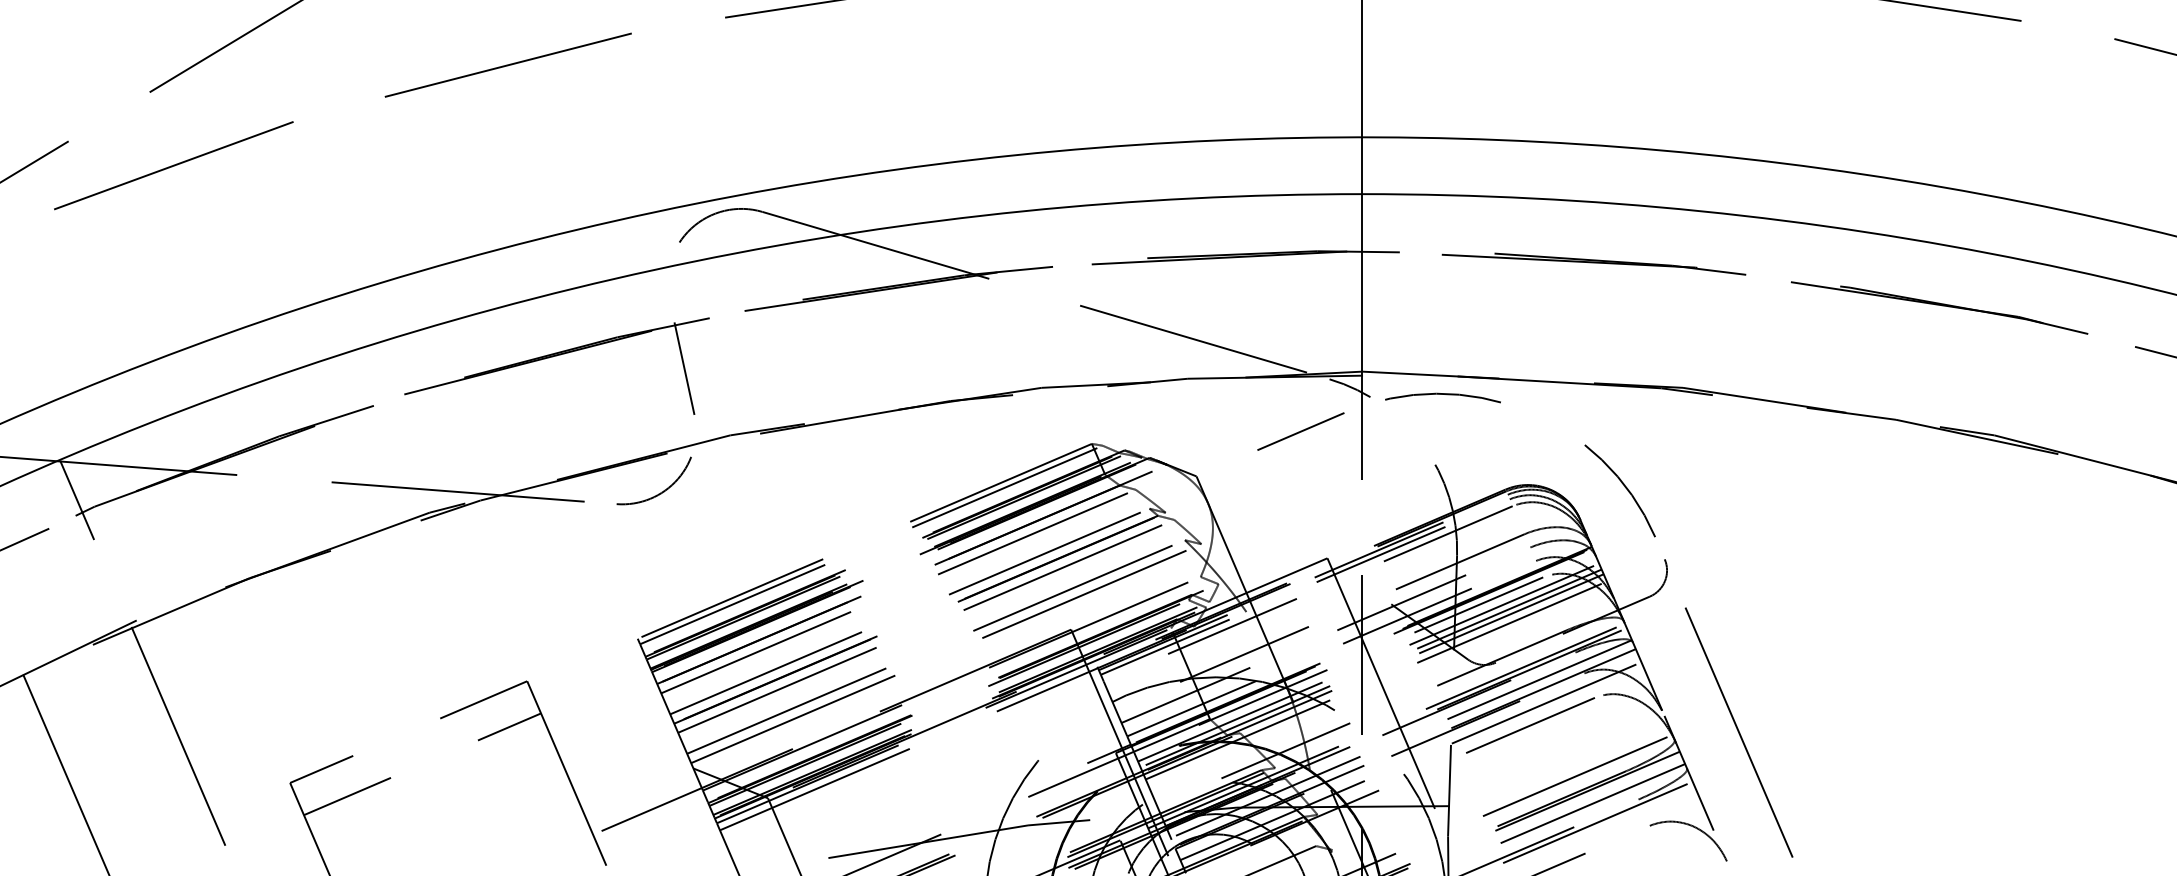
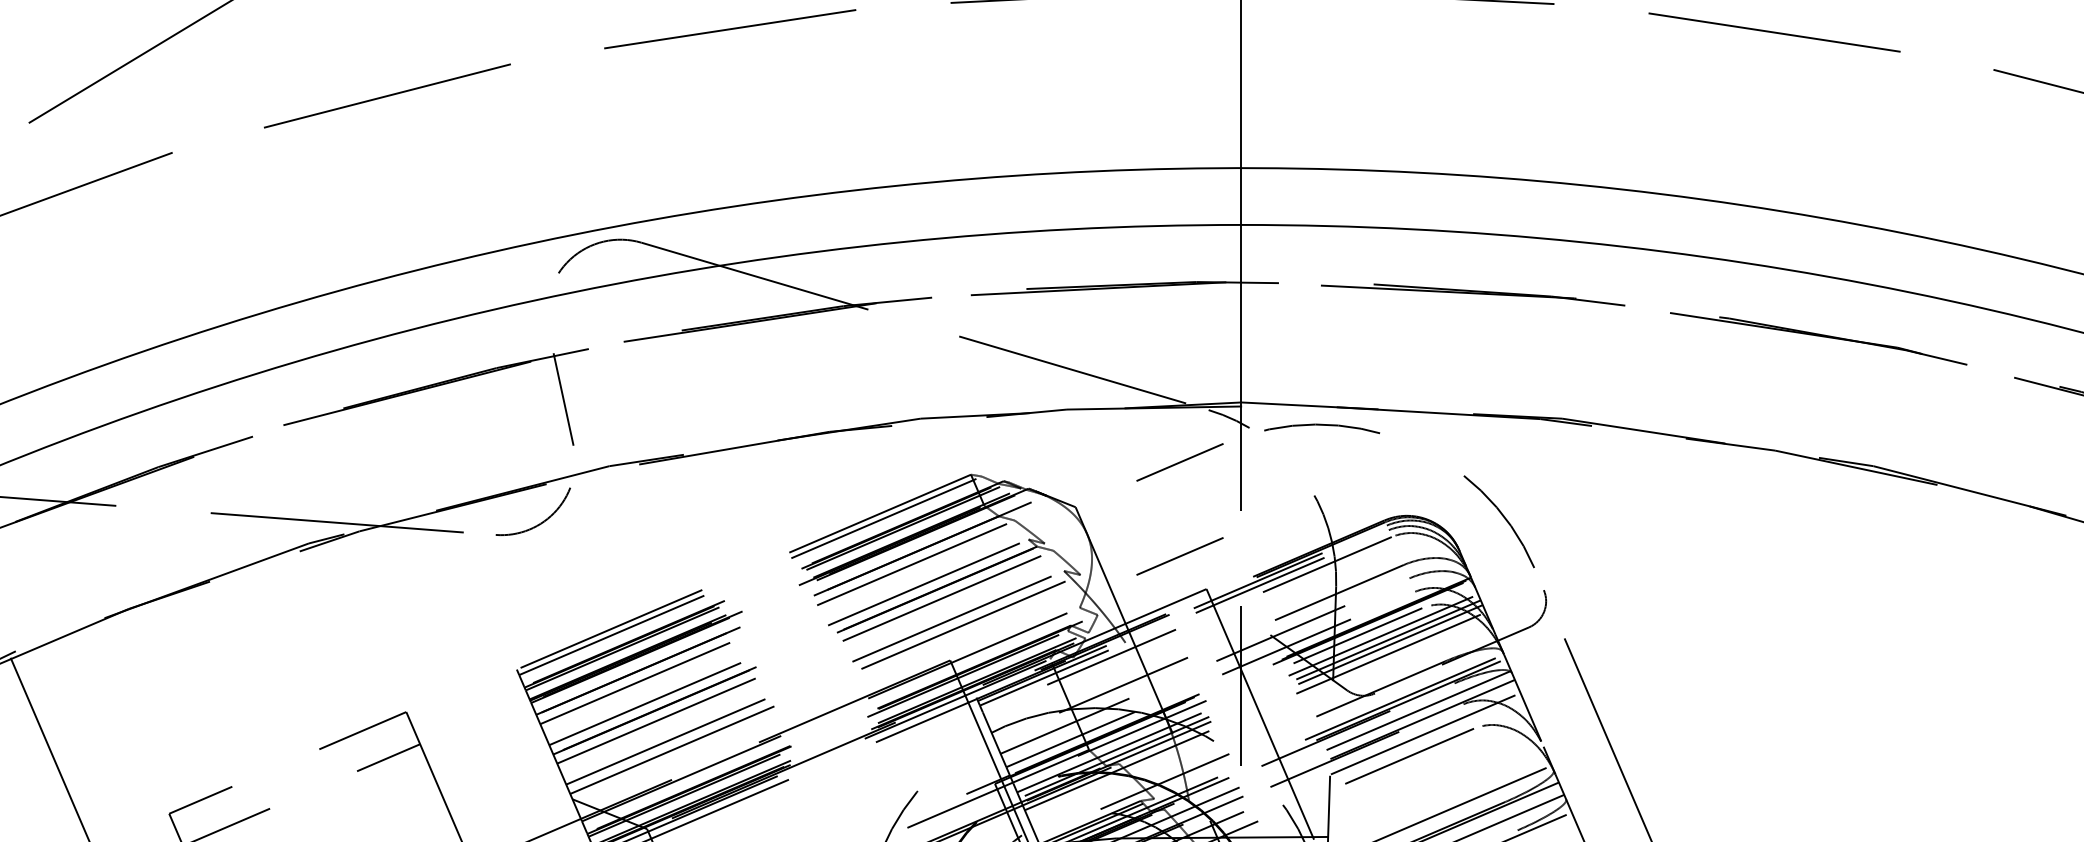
line: (1300, 525) -> (1179, 556), added

